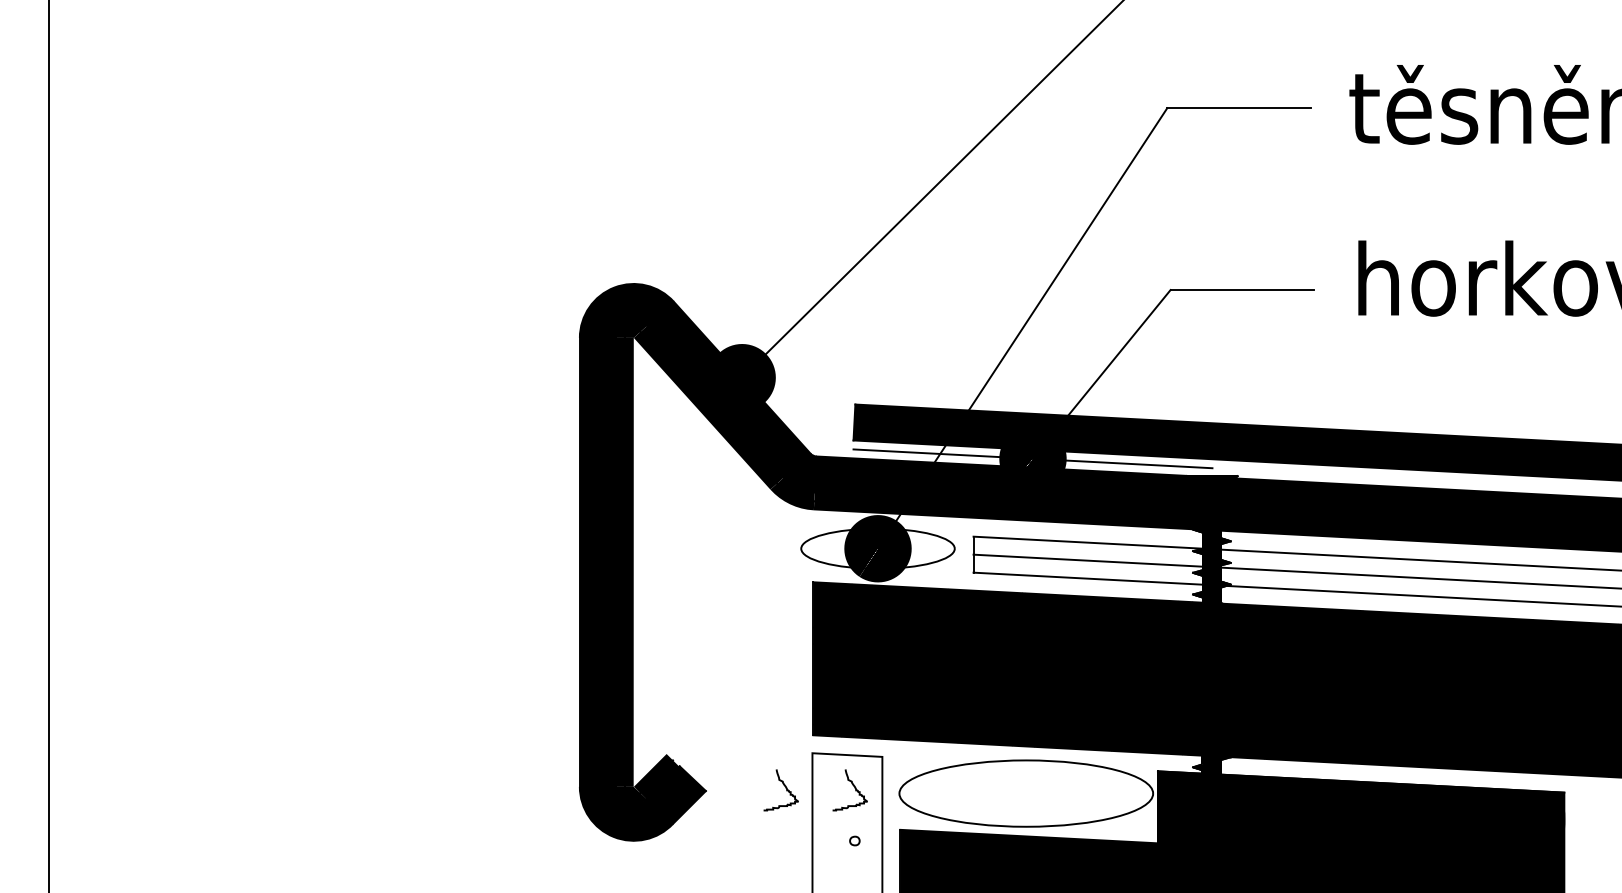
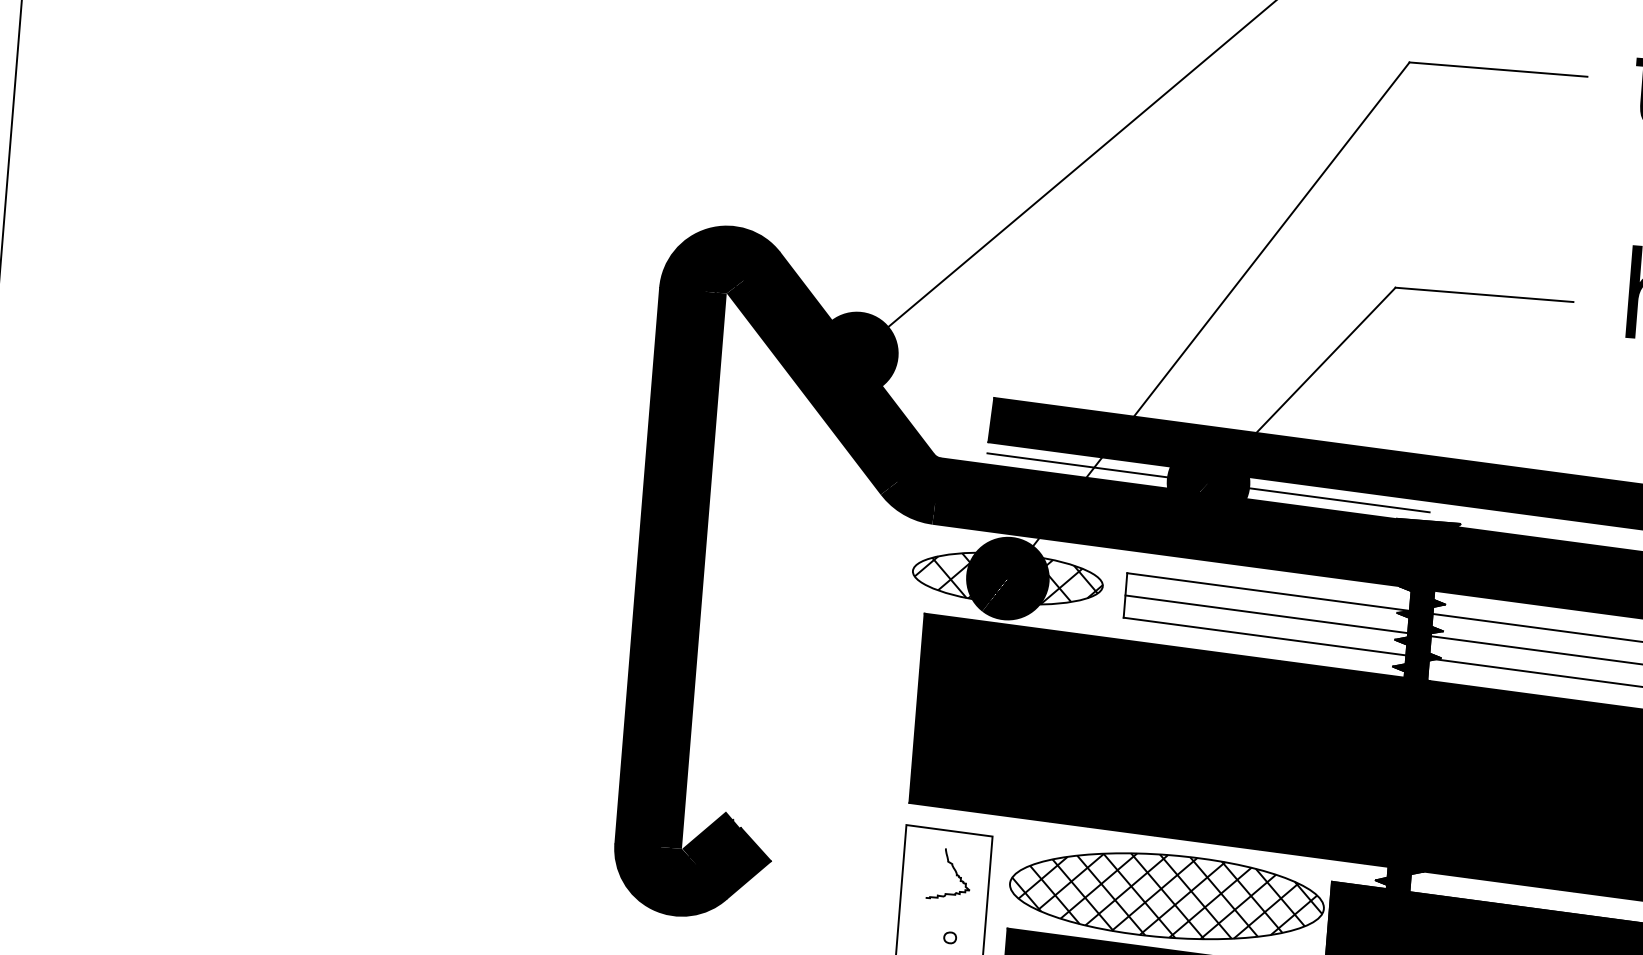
hatch: (878, 548) -> (1008, 578), added
curve: (785, 788) -> (869, 865), removed
hatch: (1026, 793) -> (1167, 896), added

